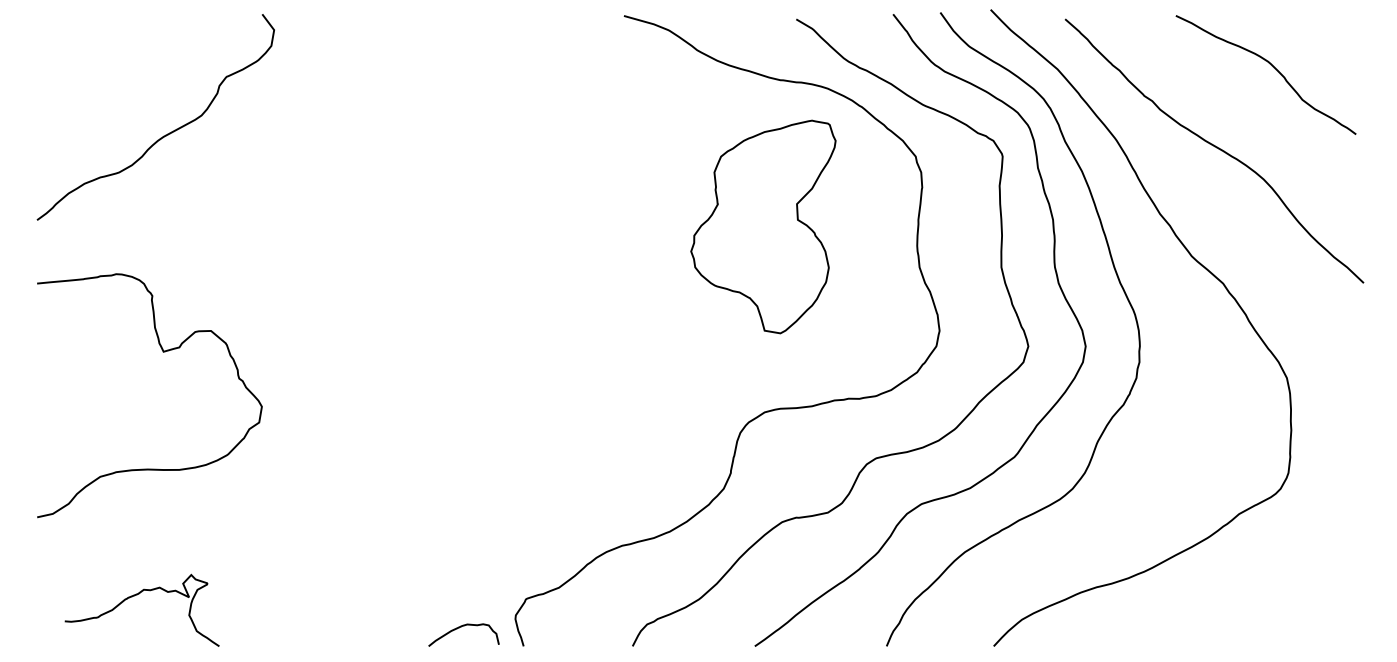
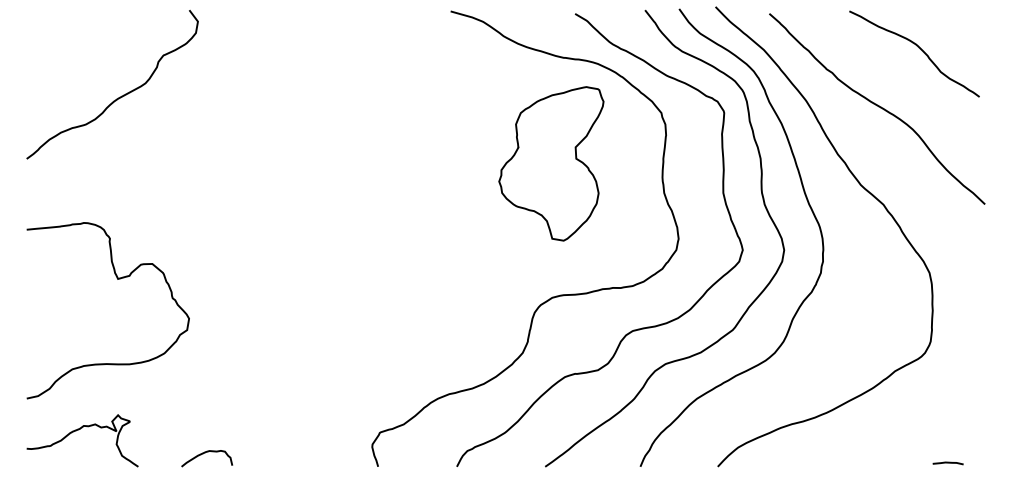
curve: (162, 352) -> (117, 279), moved
curve: (136, 596) -> (78, 430), moved
curve: (461, 627) -> (205, 453), moved
curve: (1311, 641) -> (947, 463), added

